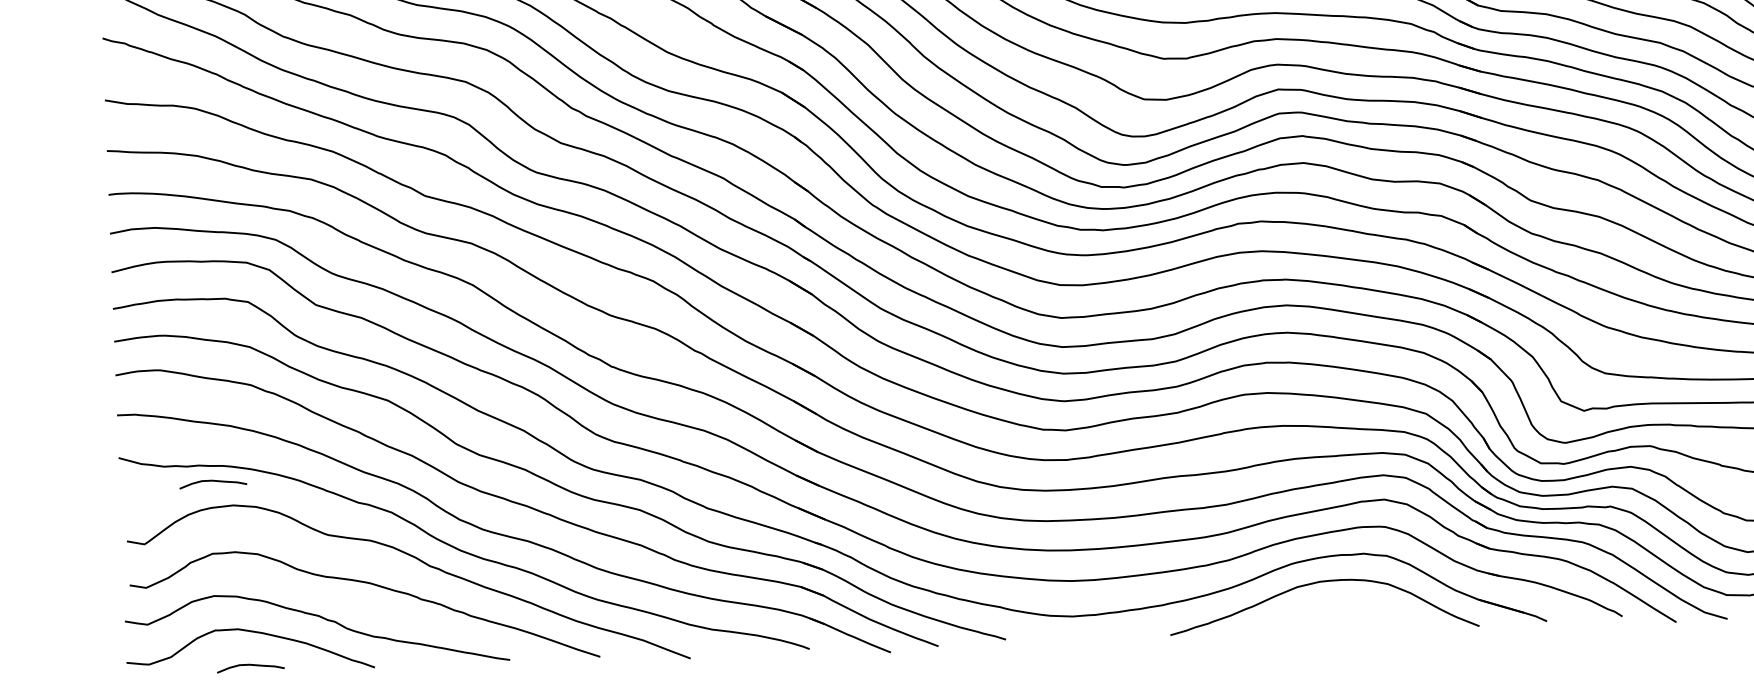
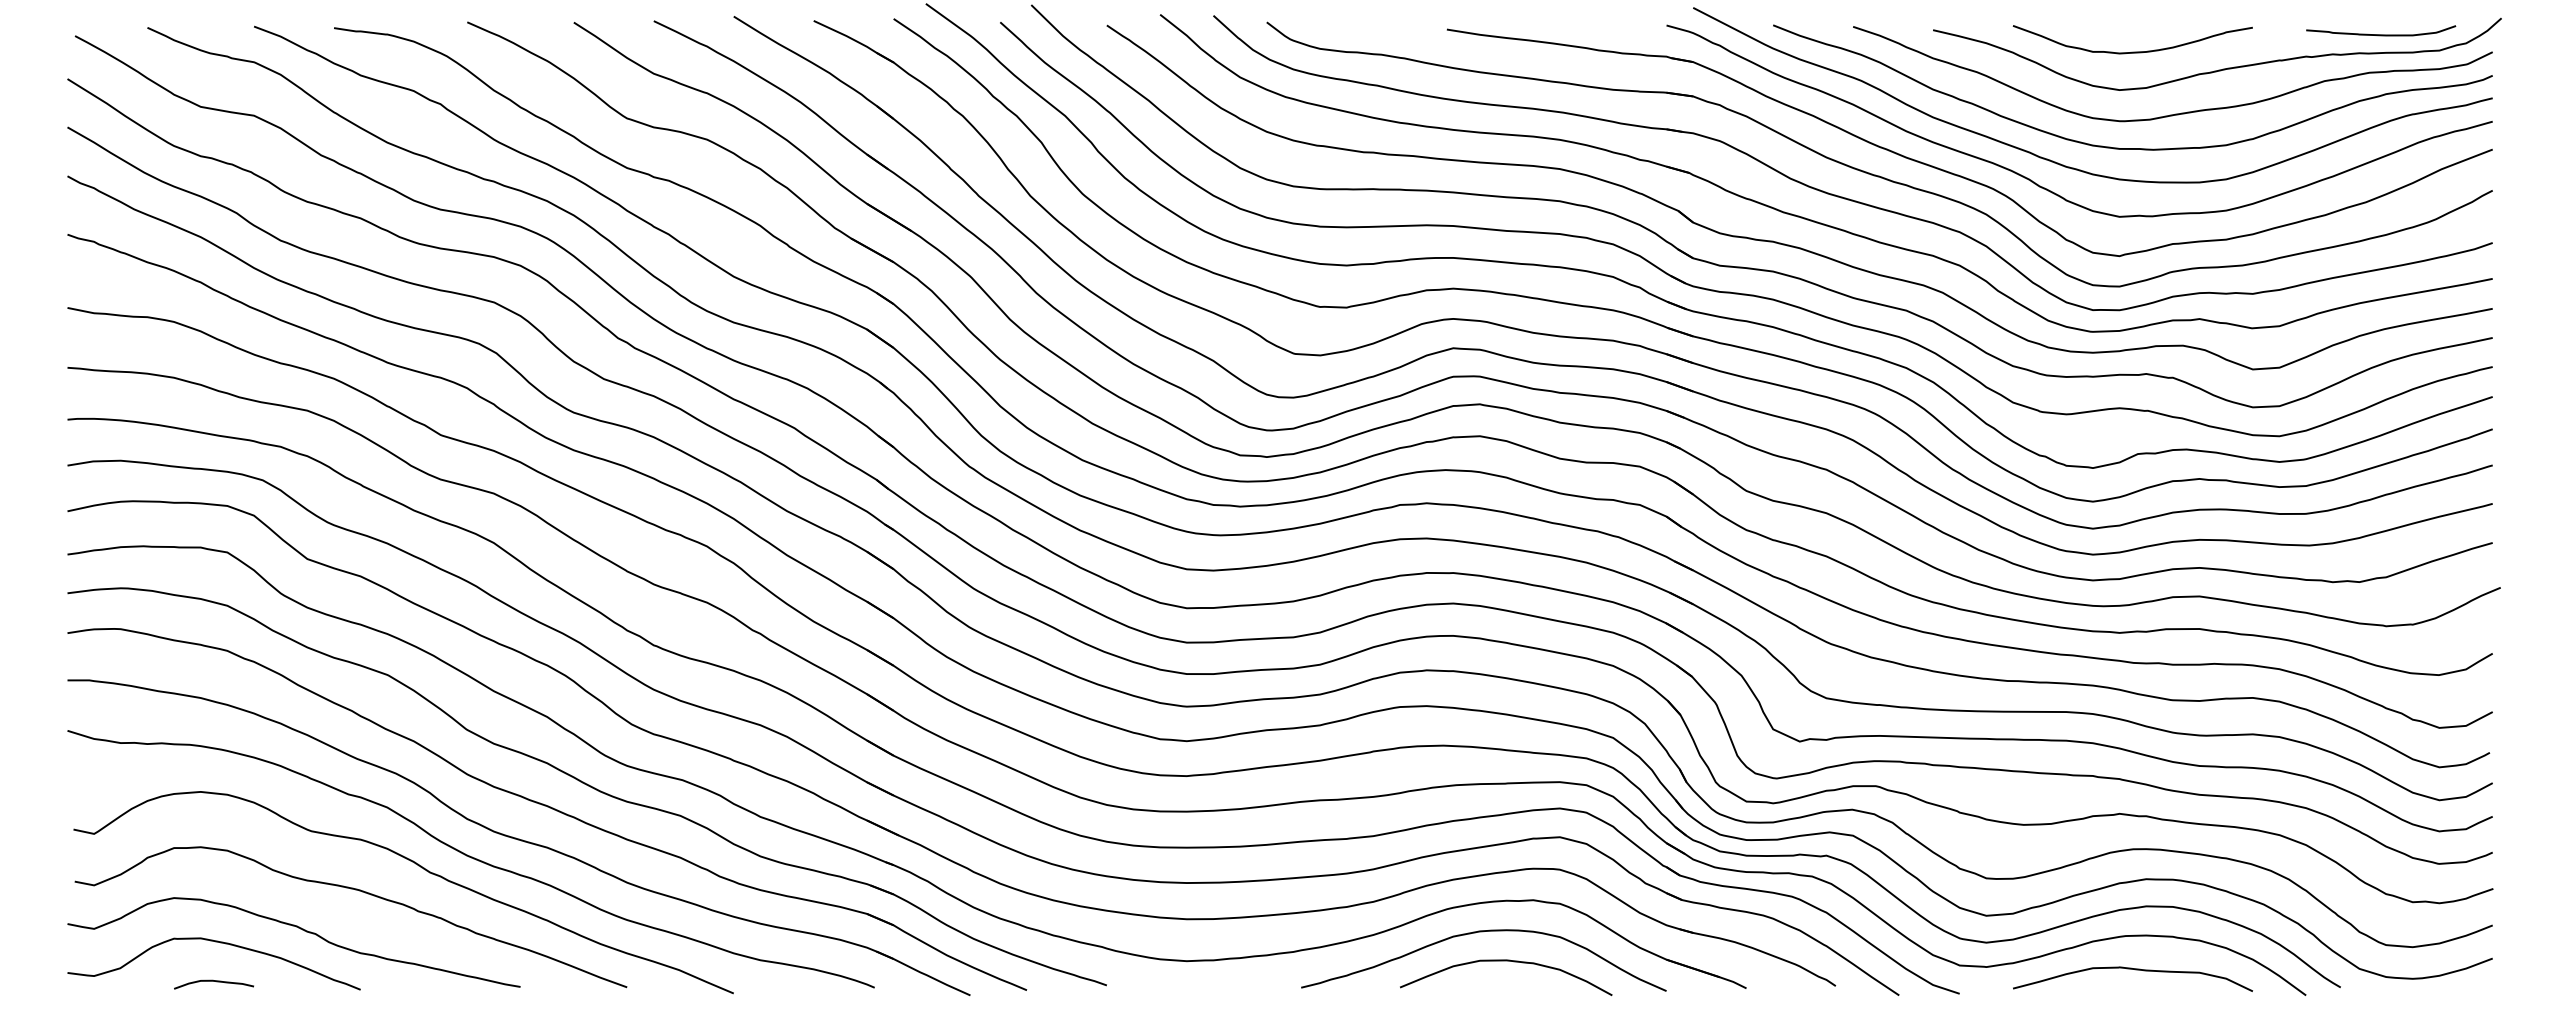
curve: (212, 481) -> (177, 762), removed
curve: (1343, 606) -> (1506, 961), added

